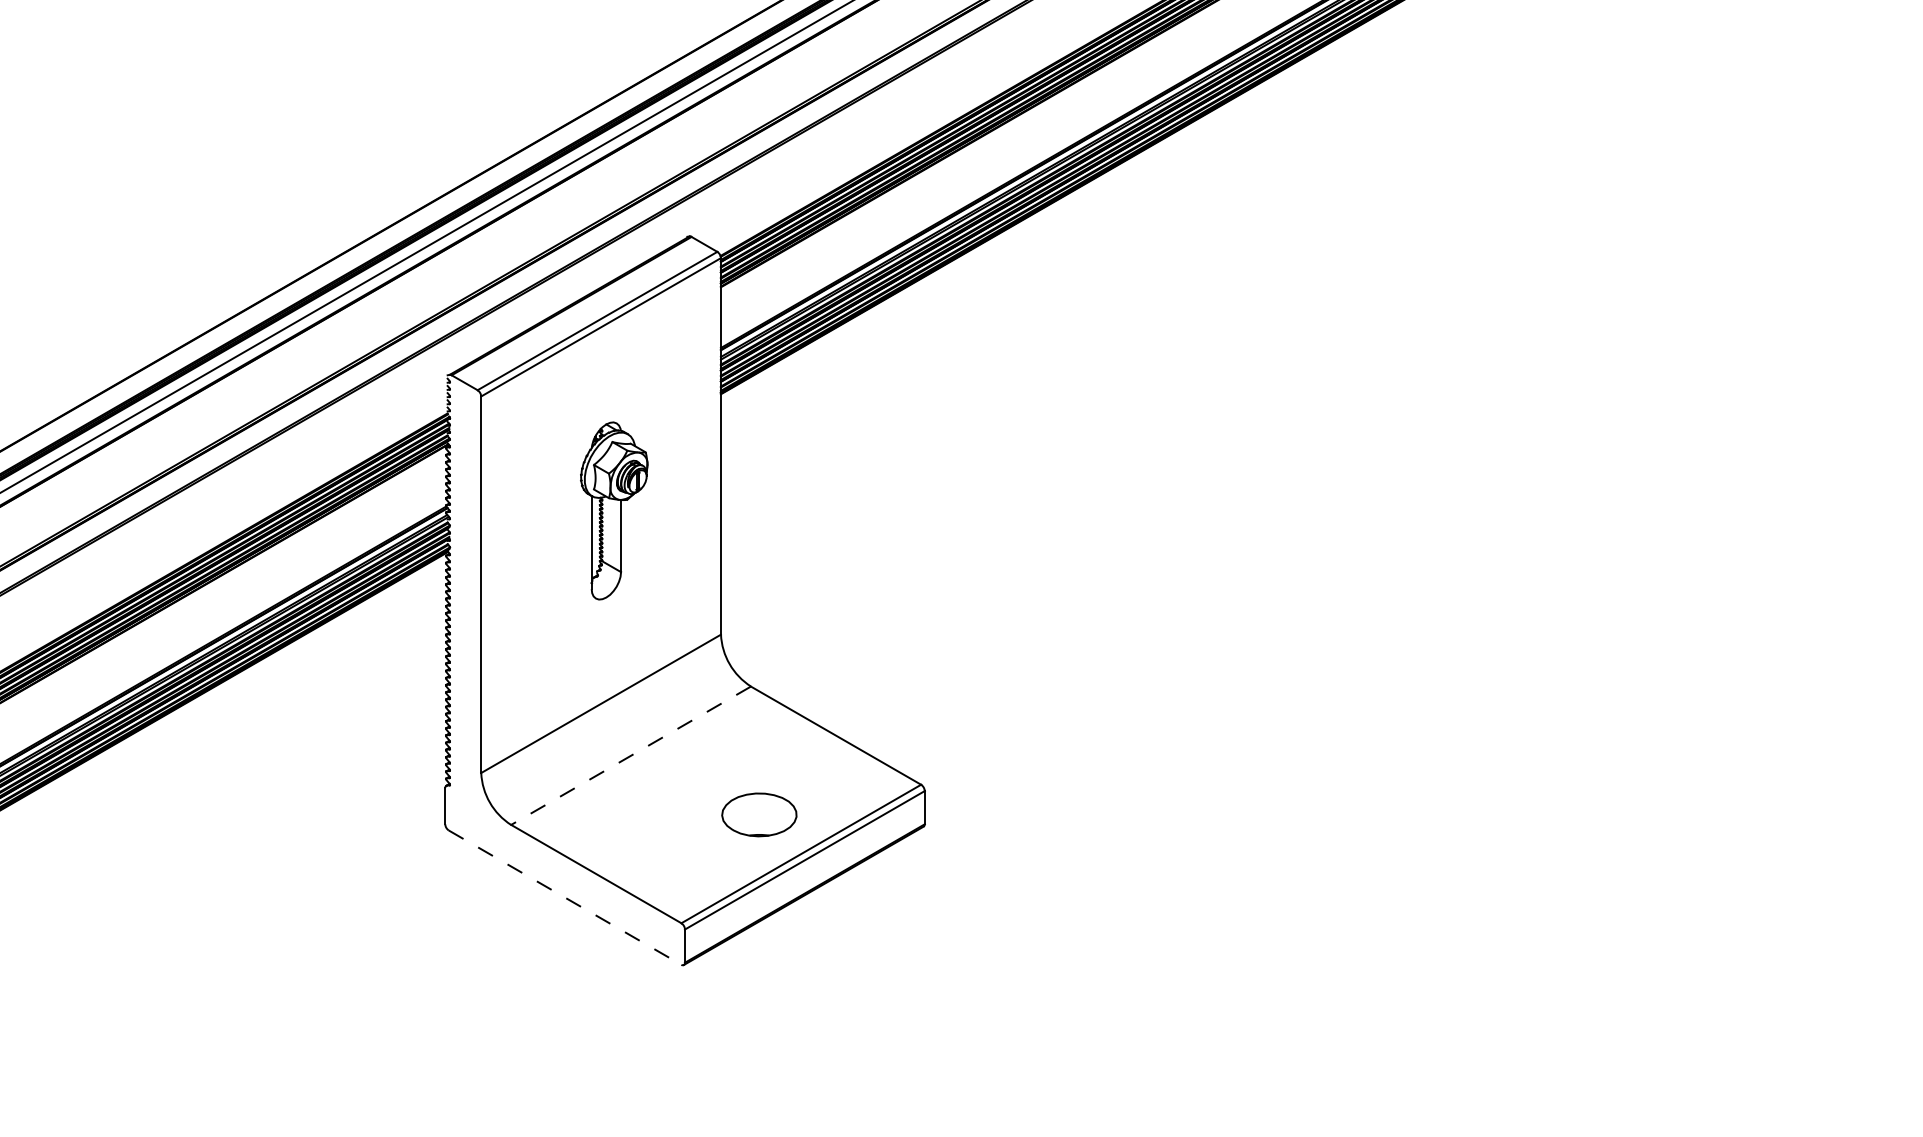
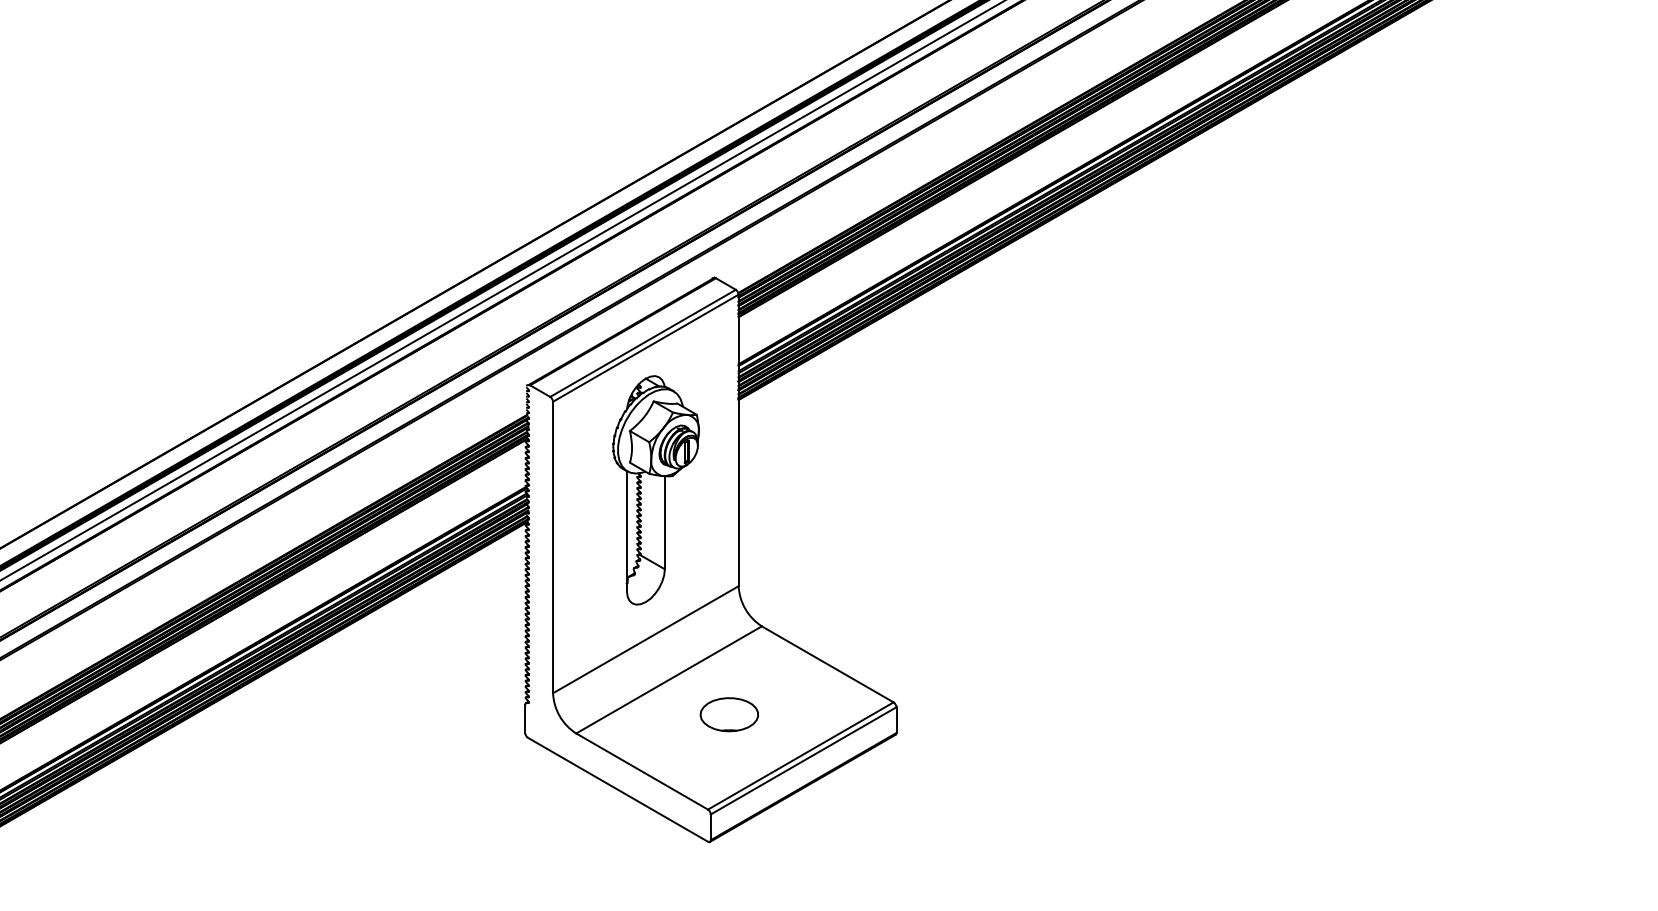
part: (613, 511) -> (655, 490), size x1.67
line: (630, 756) -> (668, 680), dashed -> solid
part: (758, 814) -> (728, 714), moved
line: (565, 897) -> (618, 789), dashed -> solid

